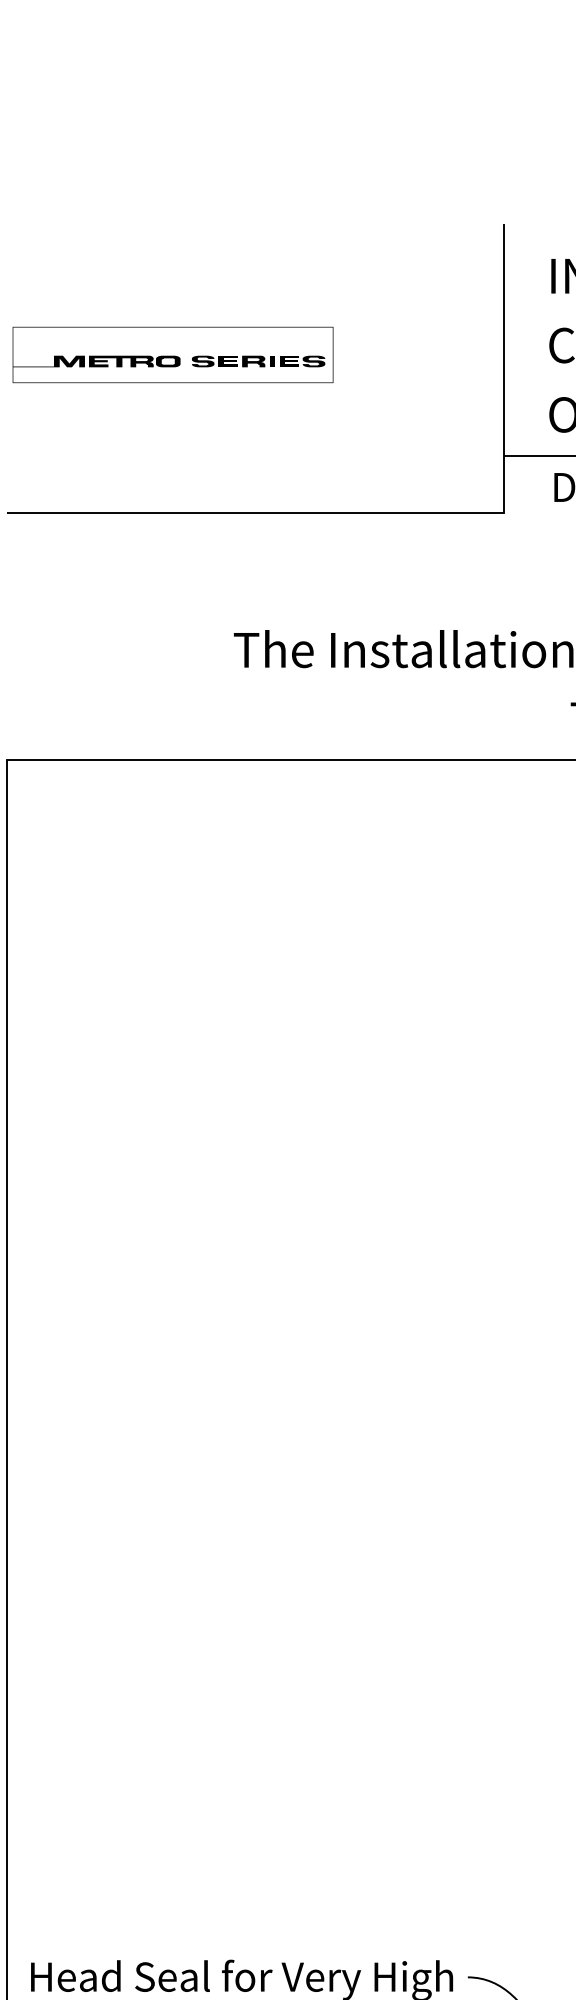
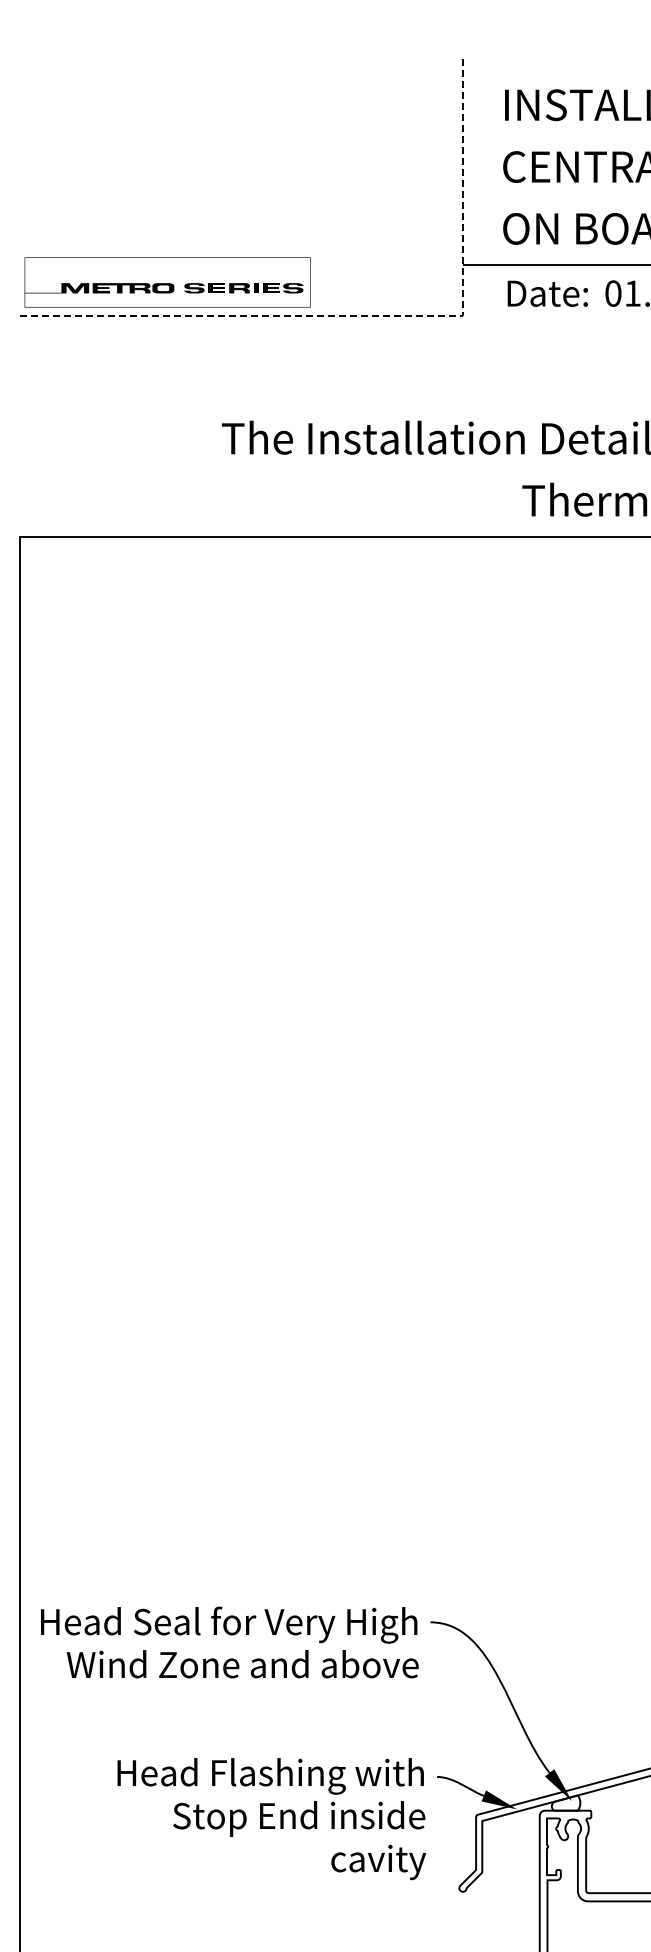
part: (172, 355) -> (167, 282), moved
line: (400, 512) -> (370, 315), solid -> dashed

